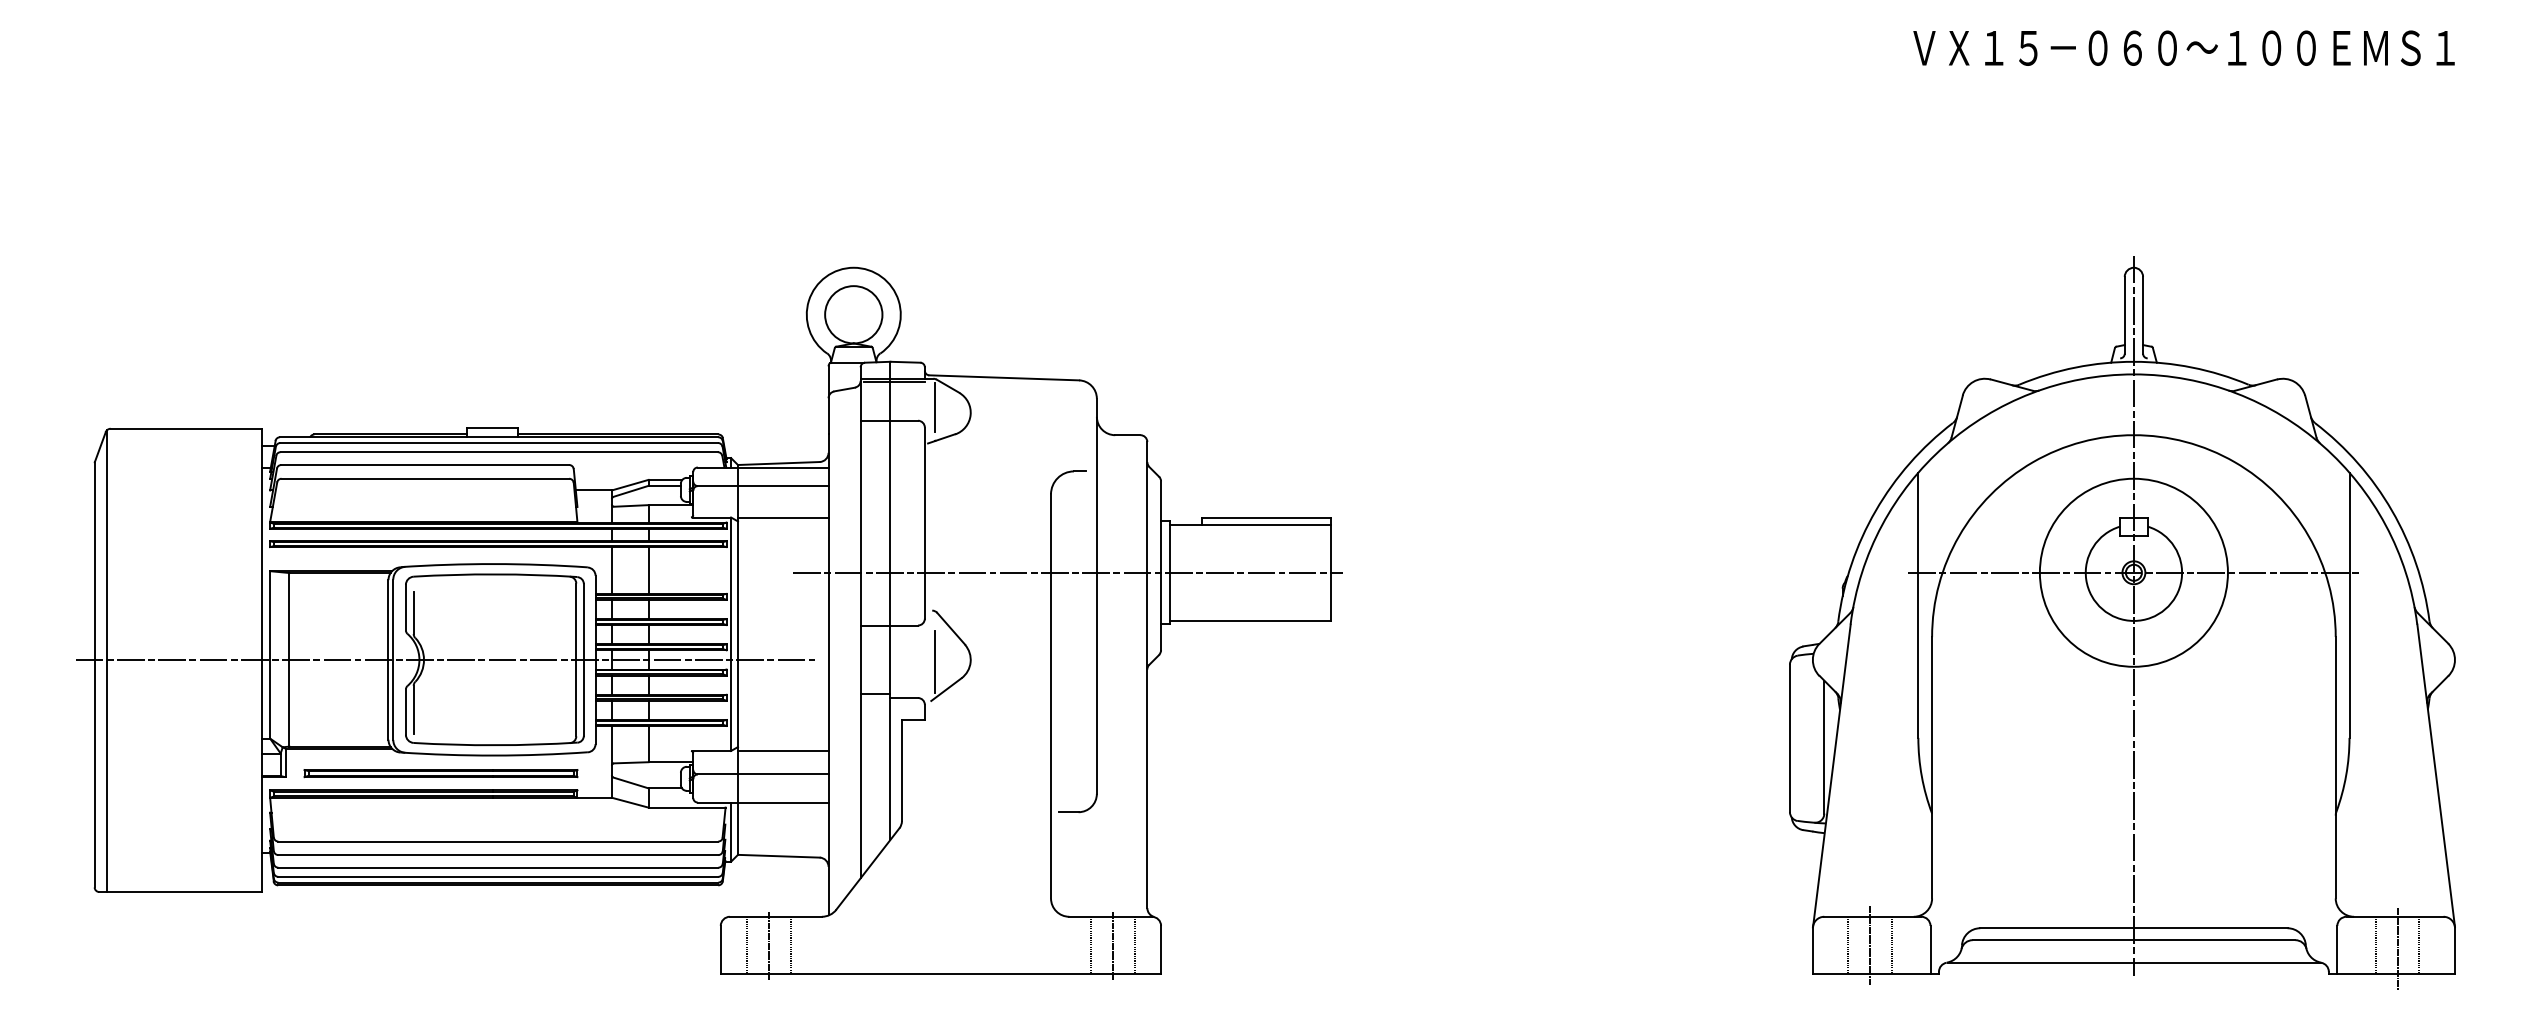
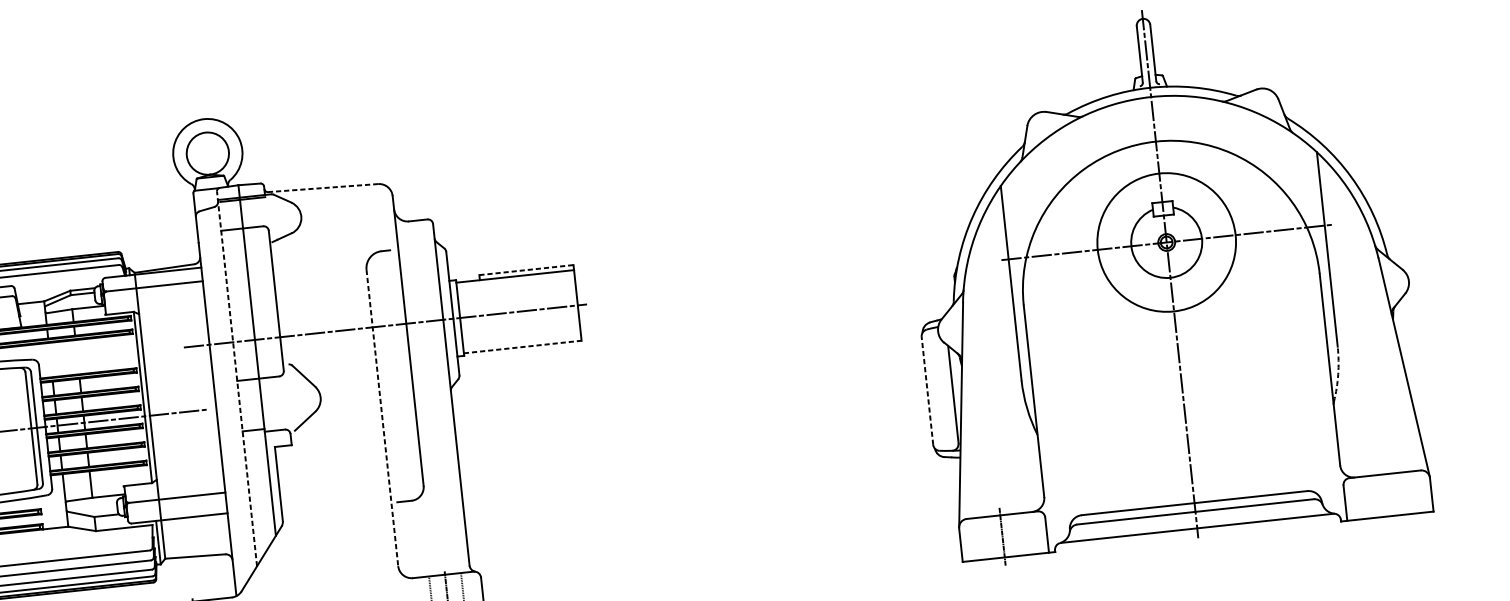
line: (1004, 377) -> (323, 187), solid -> dashed
line: (935, 407) -> (275, 215), removed
line: (782, 517) -> (171, 307), removed
line: (1267, 517) -> (527, 269), solid -> dashed
line: (611, 570) -> (50, 360), removed
line: (648, 570) -> (77, 357), removed
line: (1251, 620) -> (523, 346), solid -> dashed
line: (860, 622) -> (236, 378), solid -> dashed
line: (935, 662) -> (295, 402), removed
line: (1051, 696) -> (382, 418), solid -> dashed
line: (1789, 738) -> (927, 390), solid -> dashed
line: (782, 750) -> (189, 478), removed
arc: (2346, 775) -> (1338, 374), solid -> dashed
line: (1848, 945) -> (986, 538), removed
line: (1891, 945) -> (1018, 534), removed
line: (2375, 945) -> (1373, 496), removed
line: (2419, 945) -> (1405, 493), removed
line: (2397, 948) -> (1389, 497), removed

